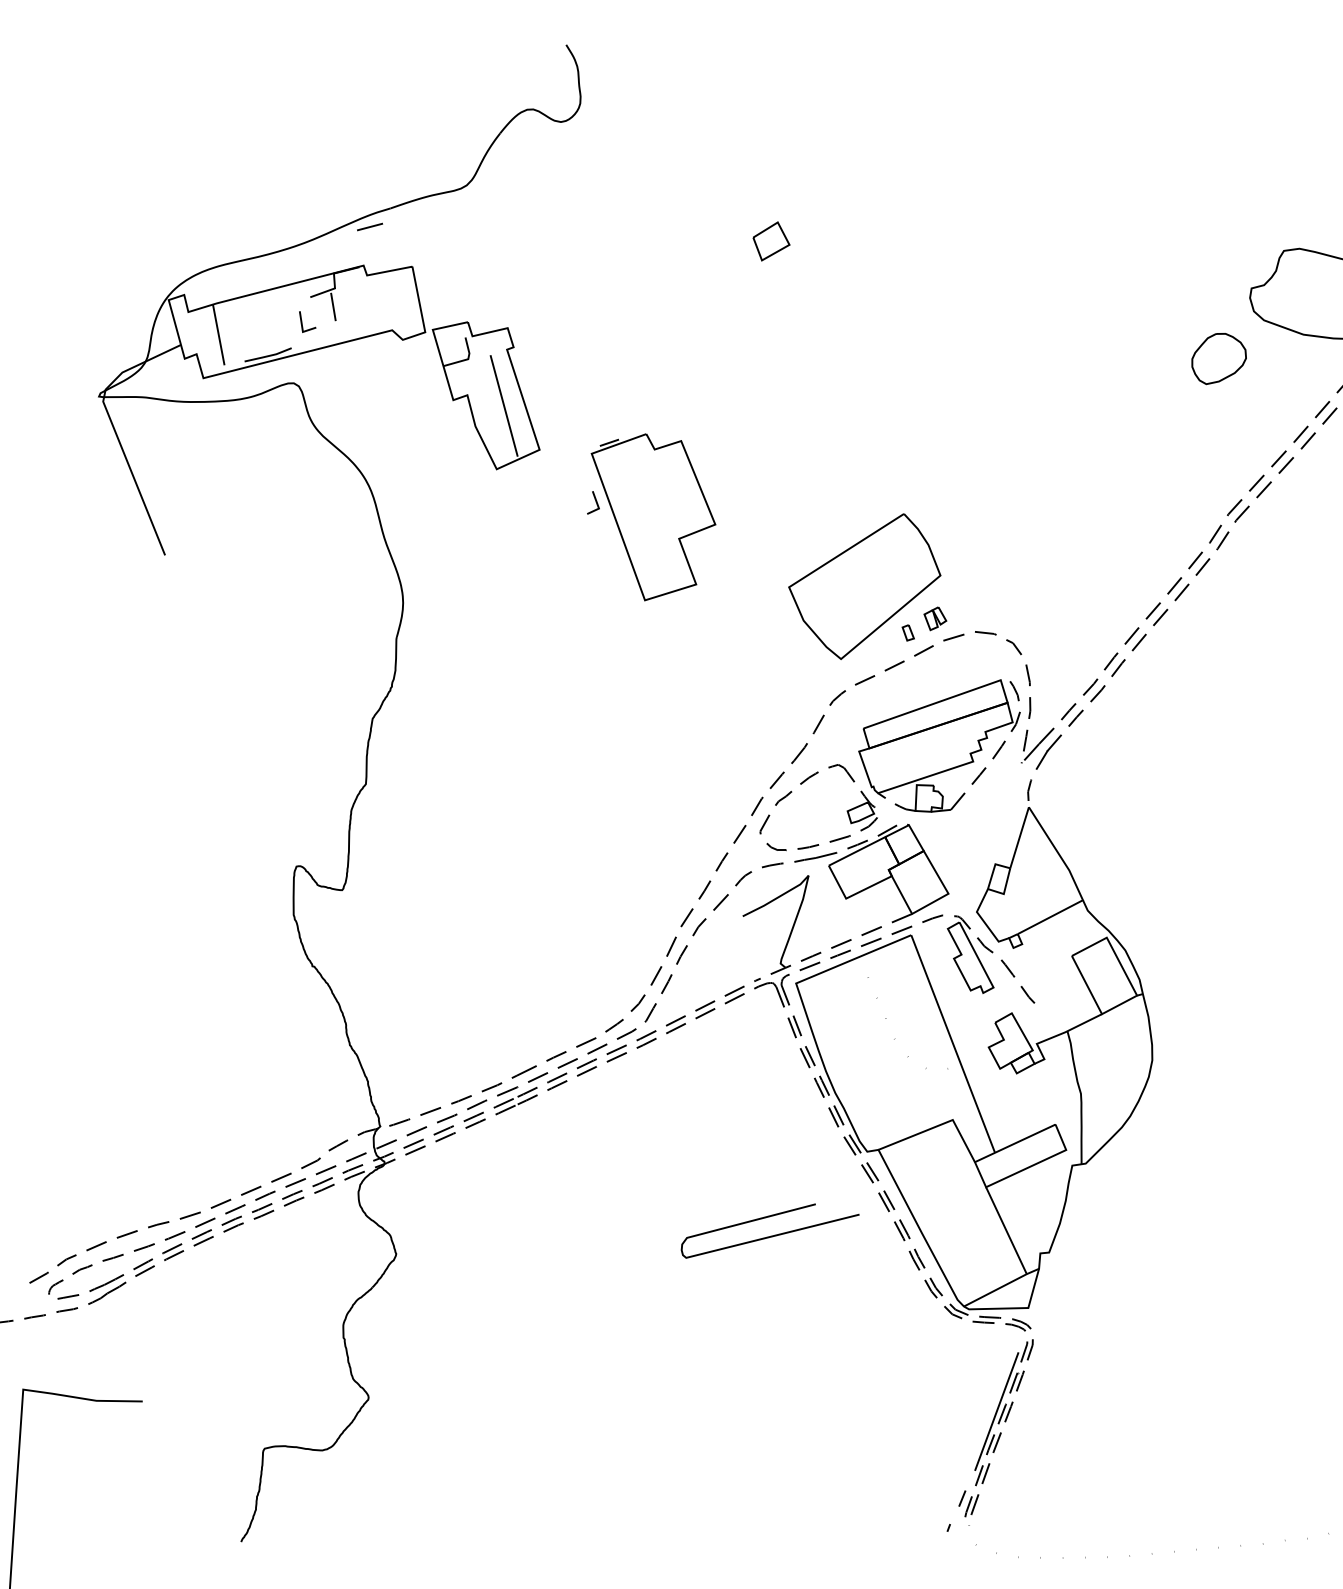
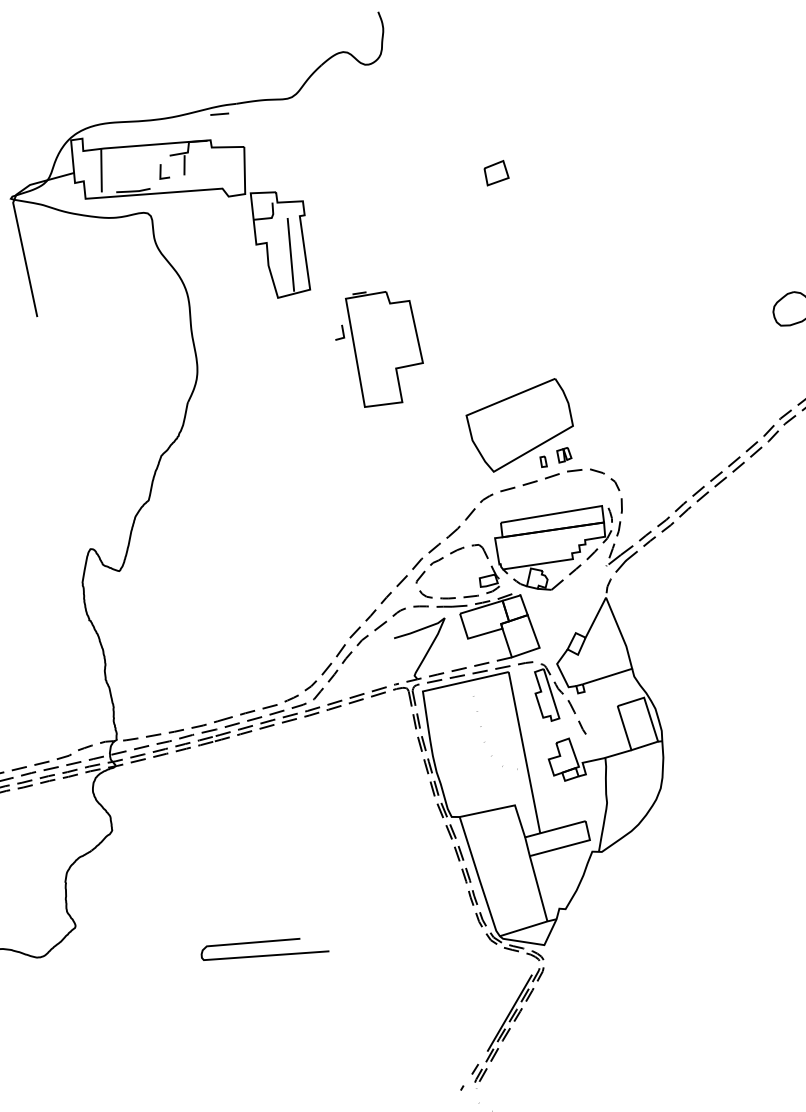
curve: (770, 1235) -> (265, 954), moved

